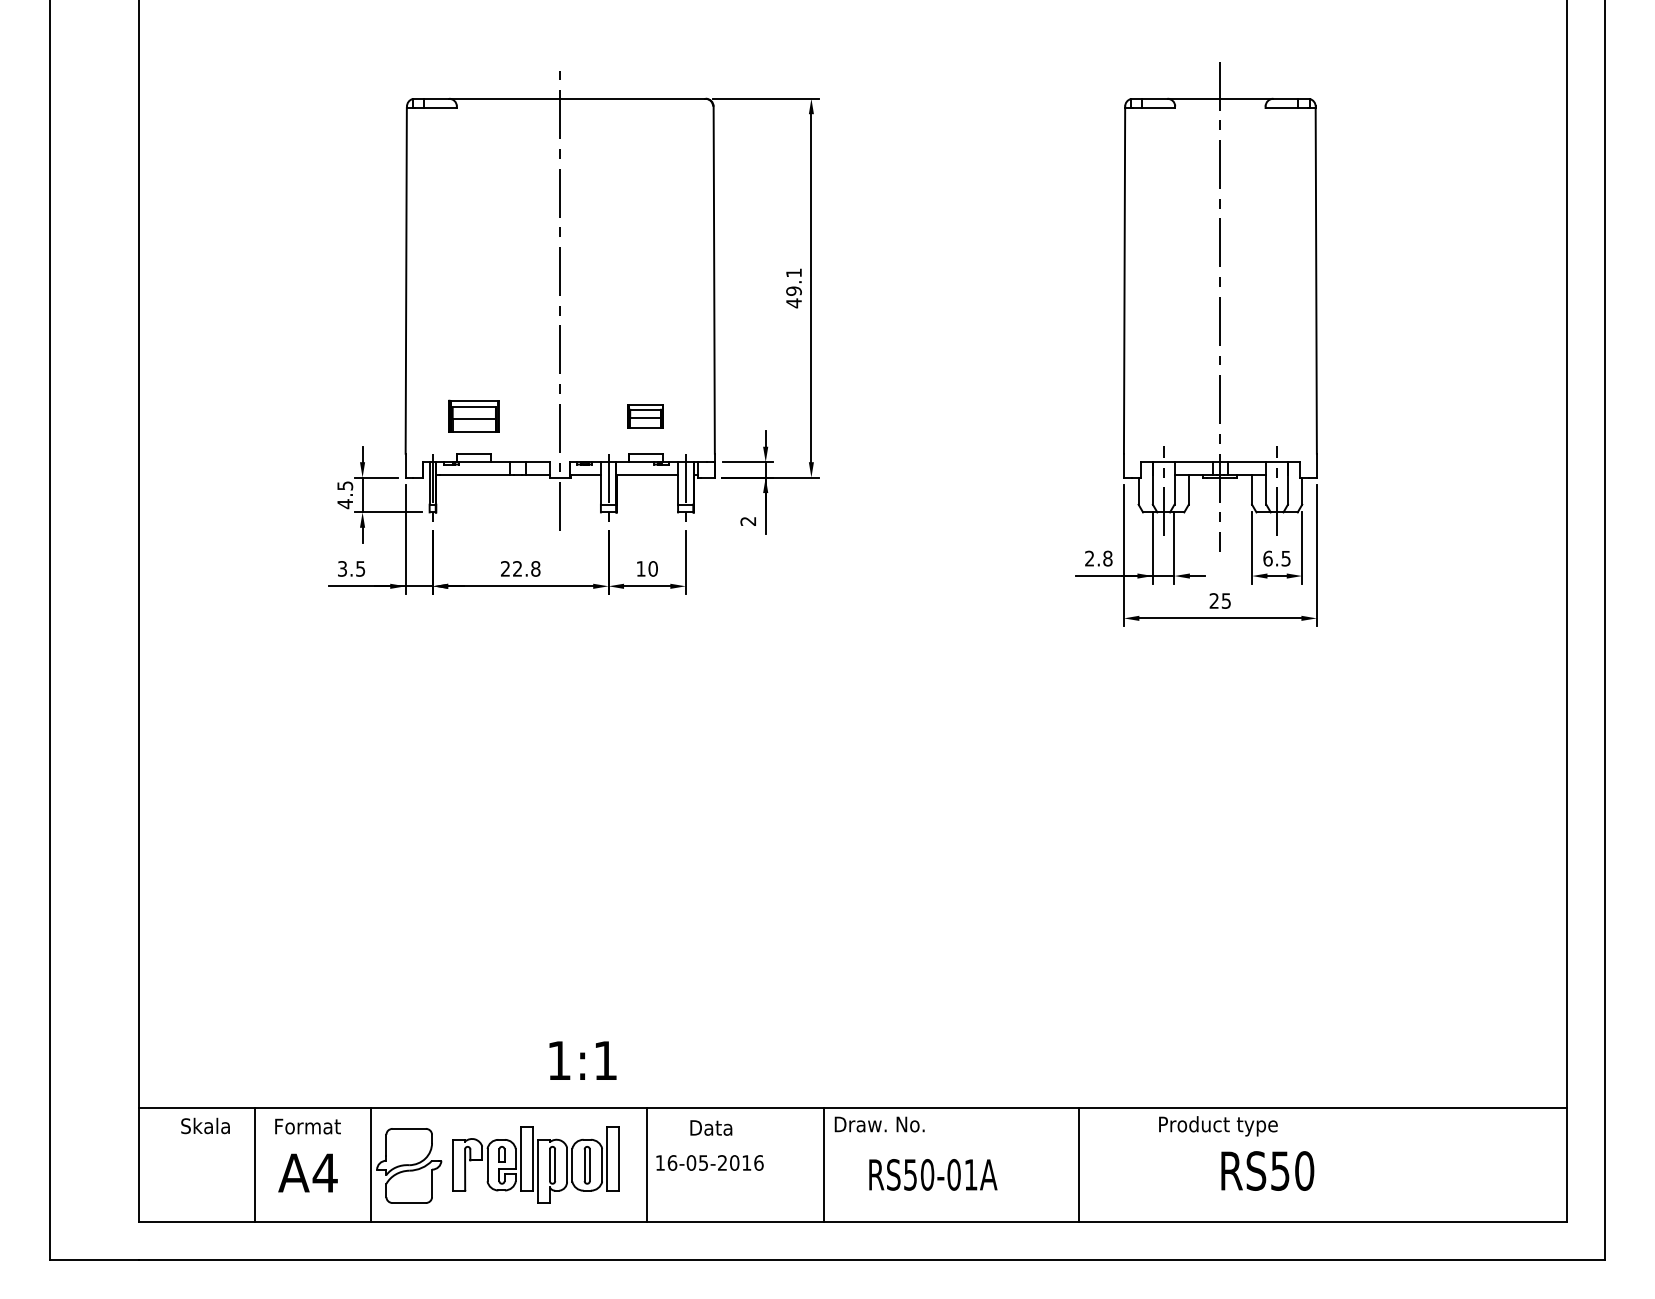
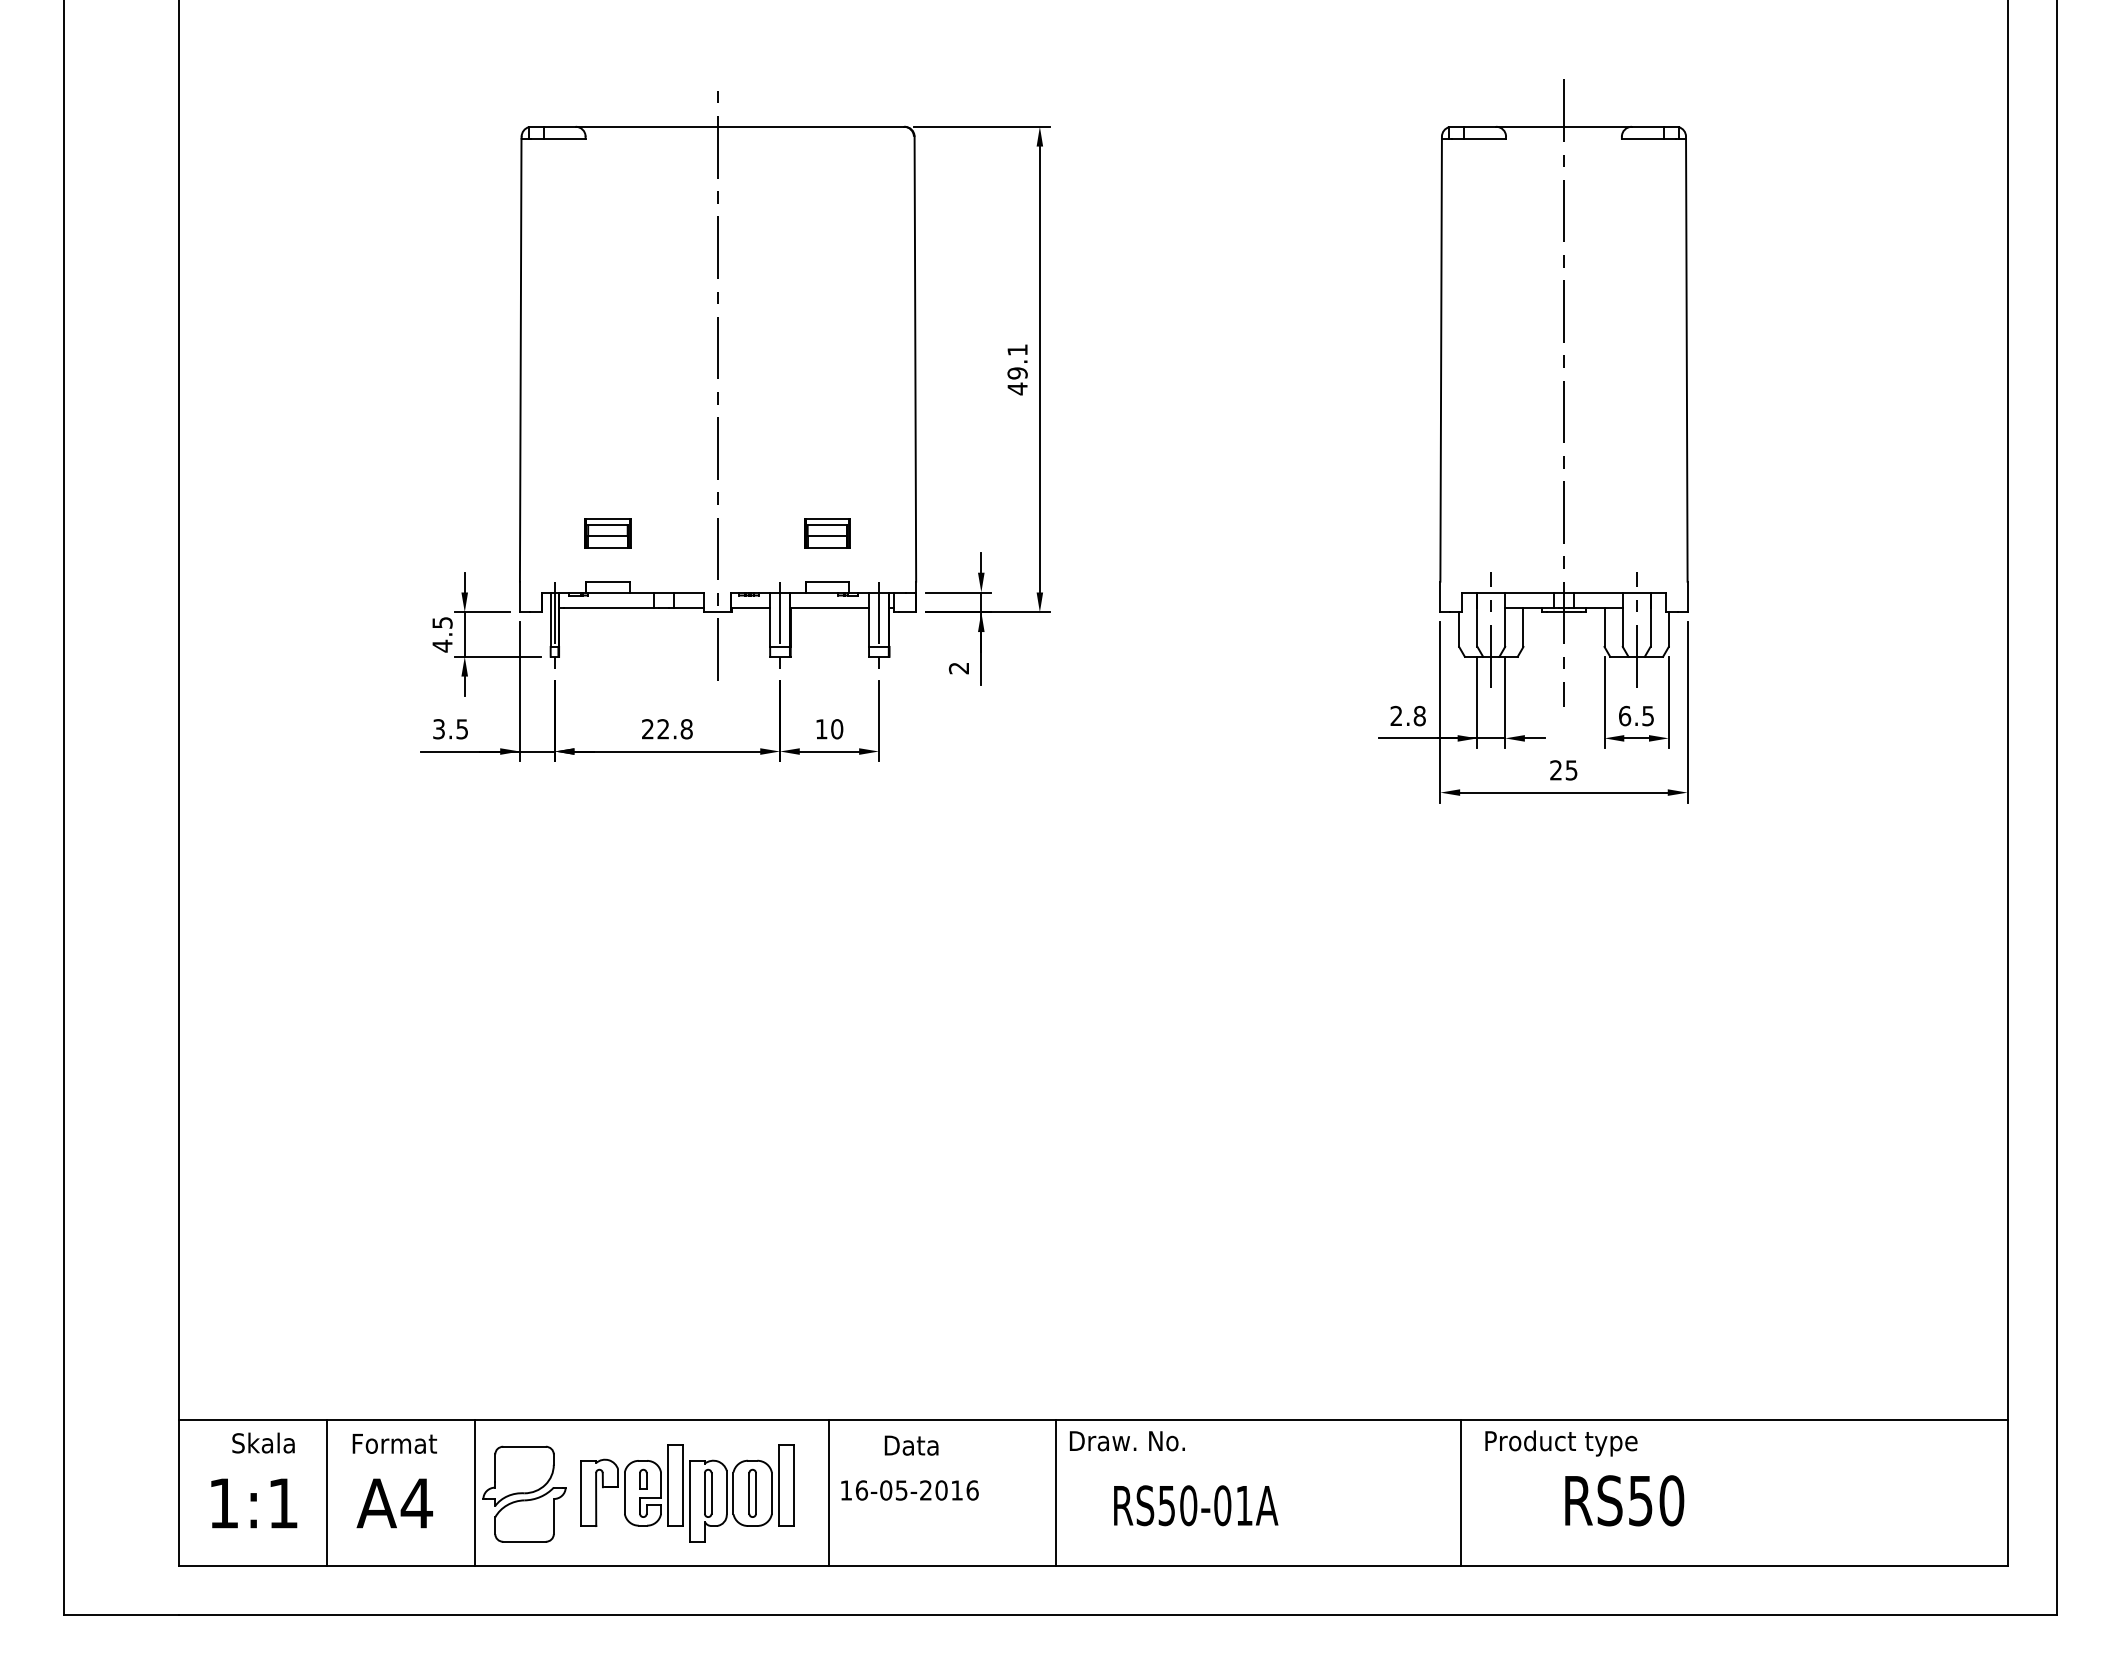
part: (473, 416) -> (607, 533), size x0.71
text: (583, 1060) -> (254, 1503), moved
line: (1078, 1164) -> (1461, 1492), moved

